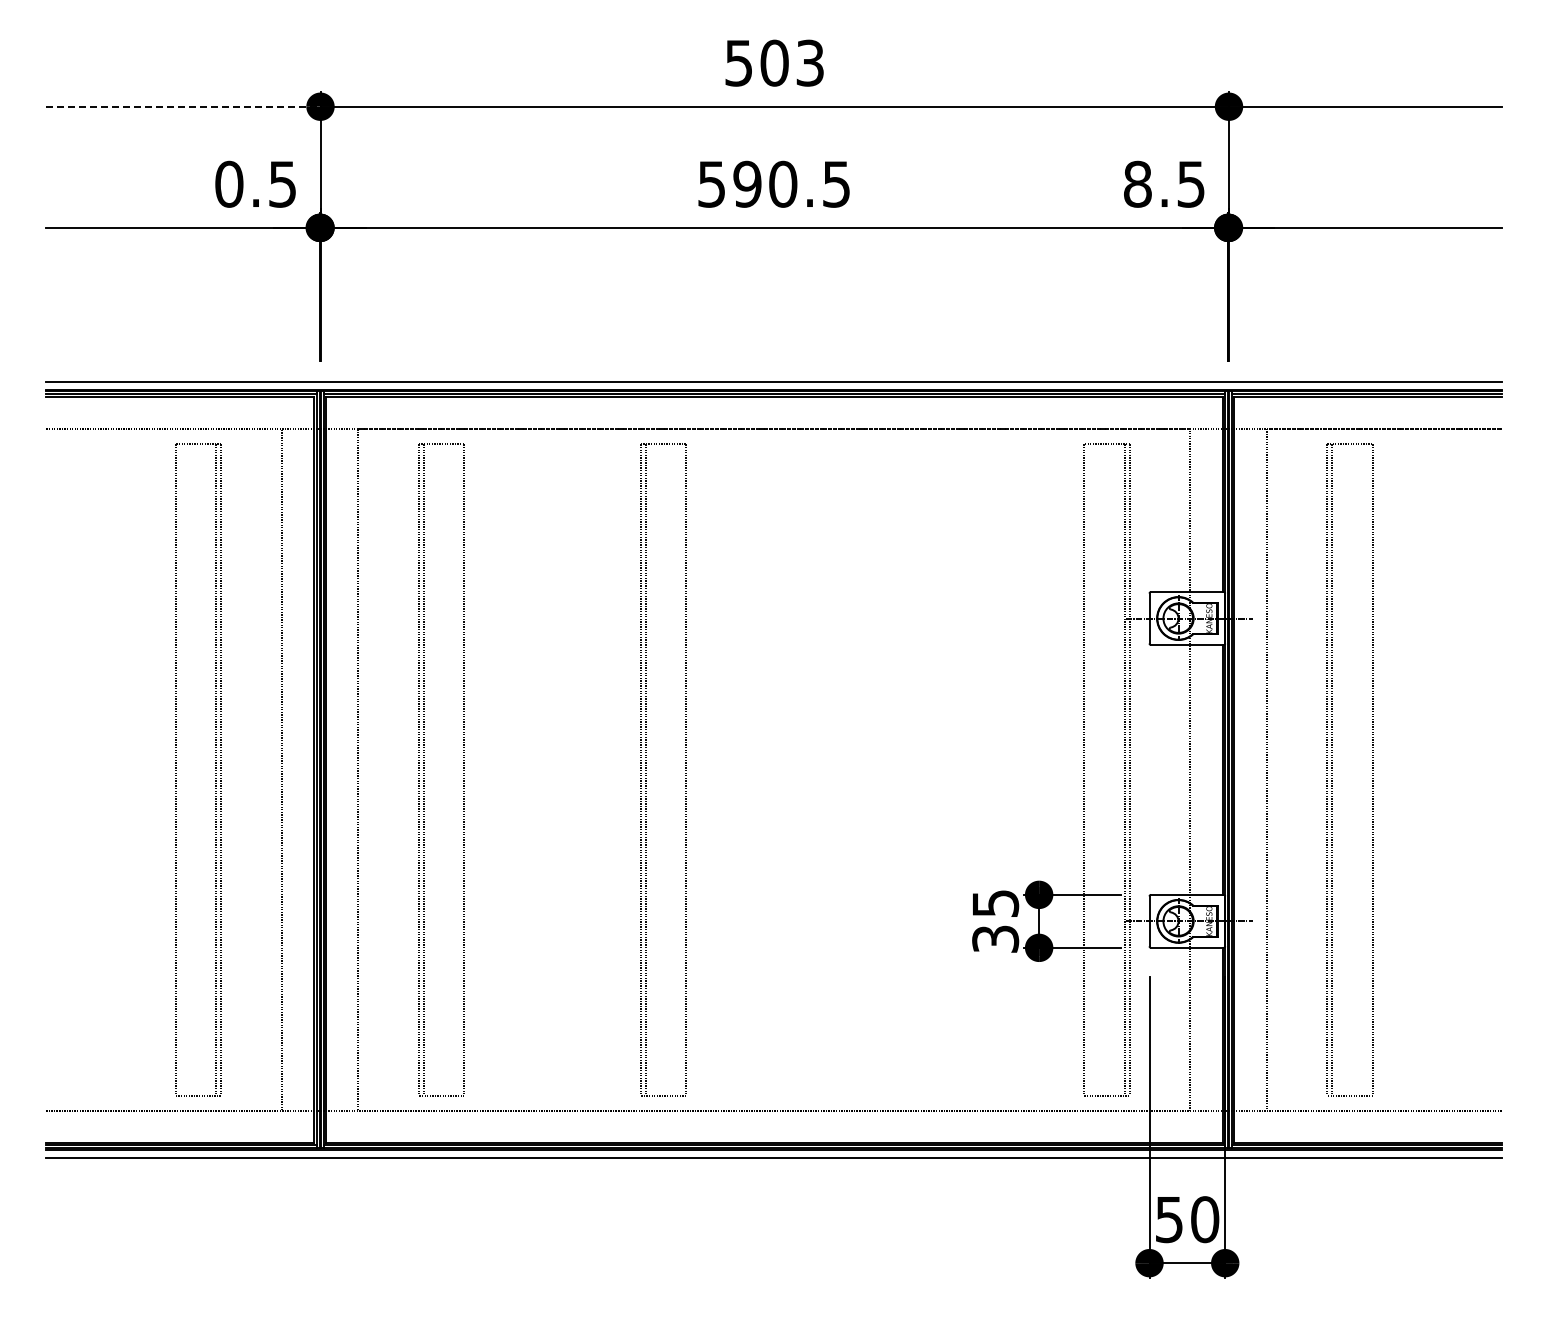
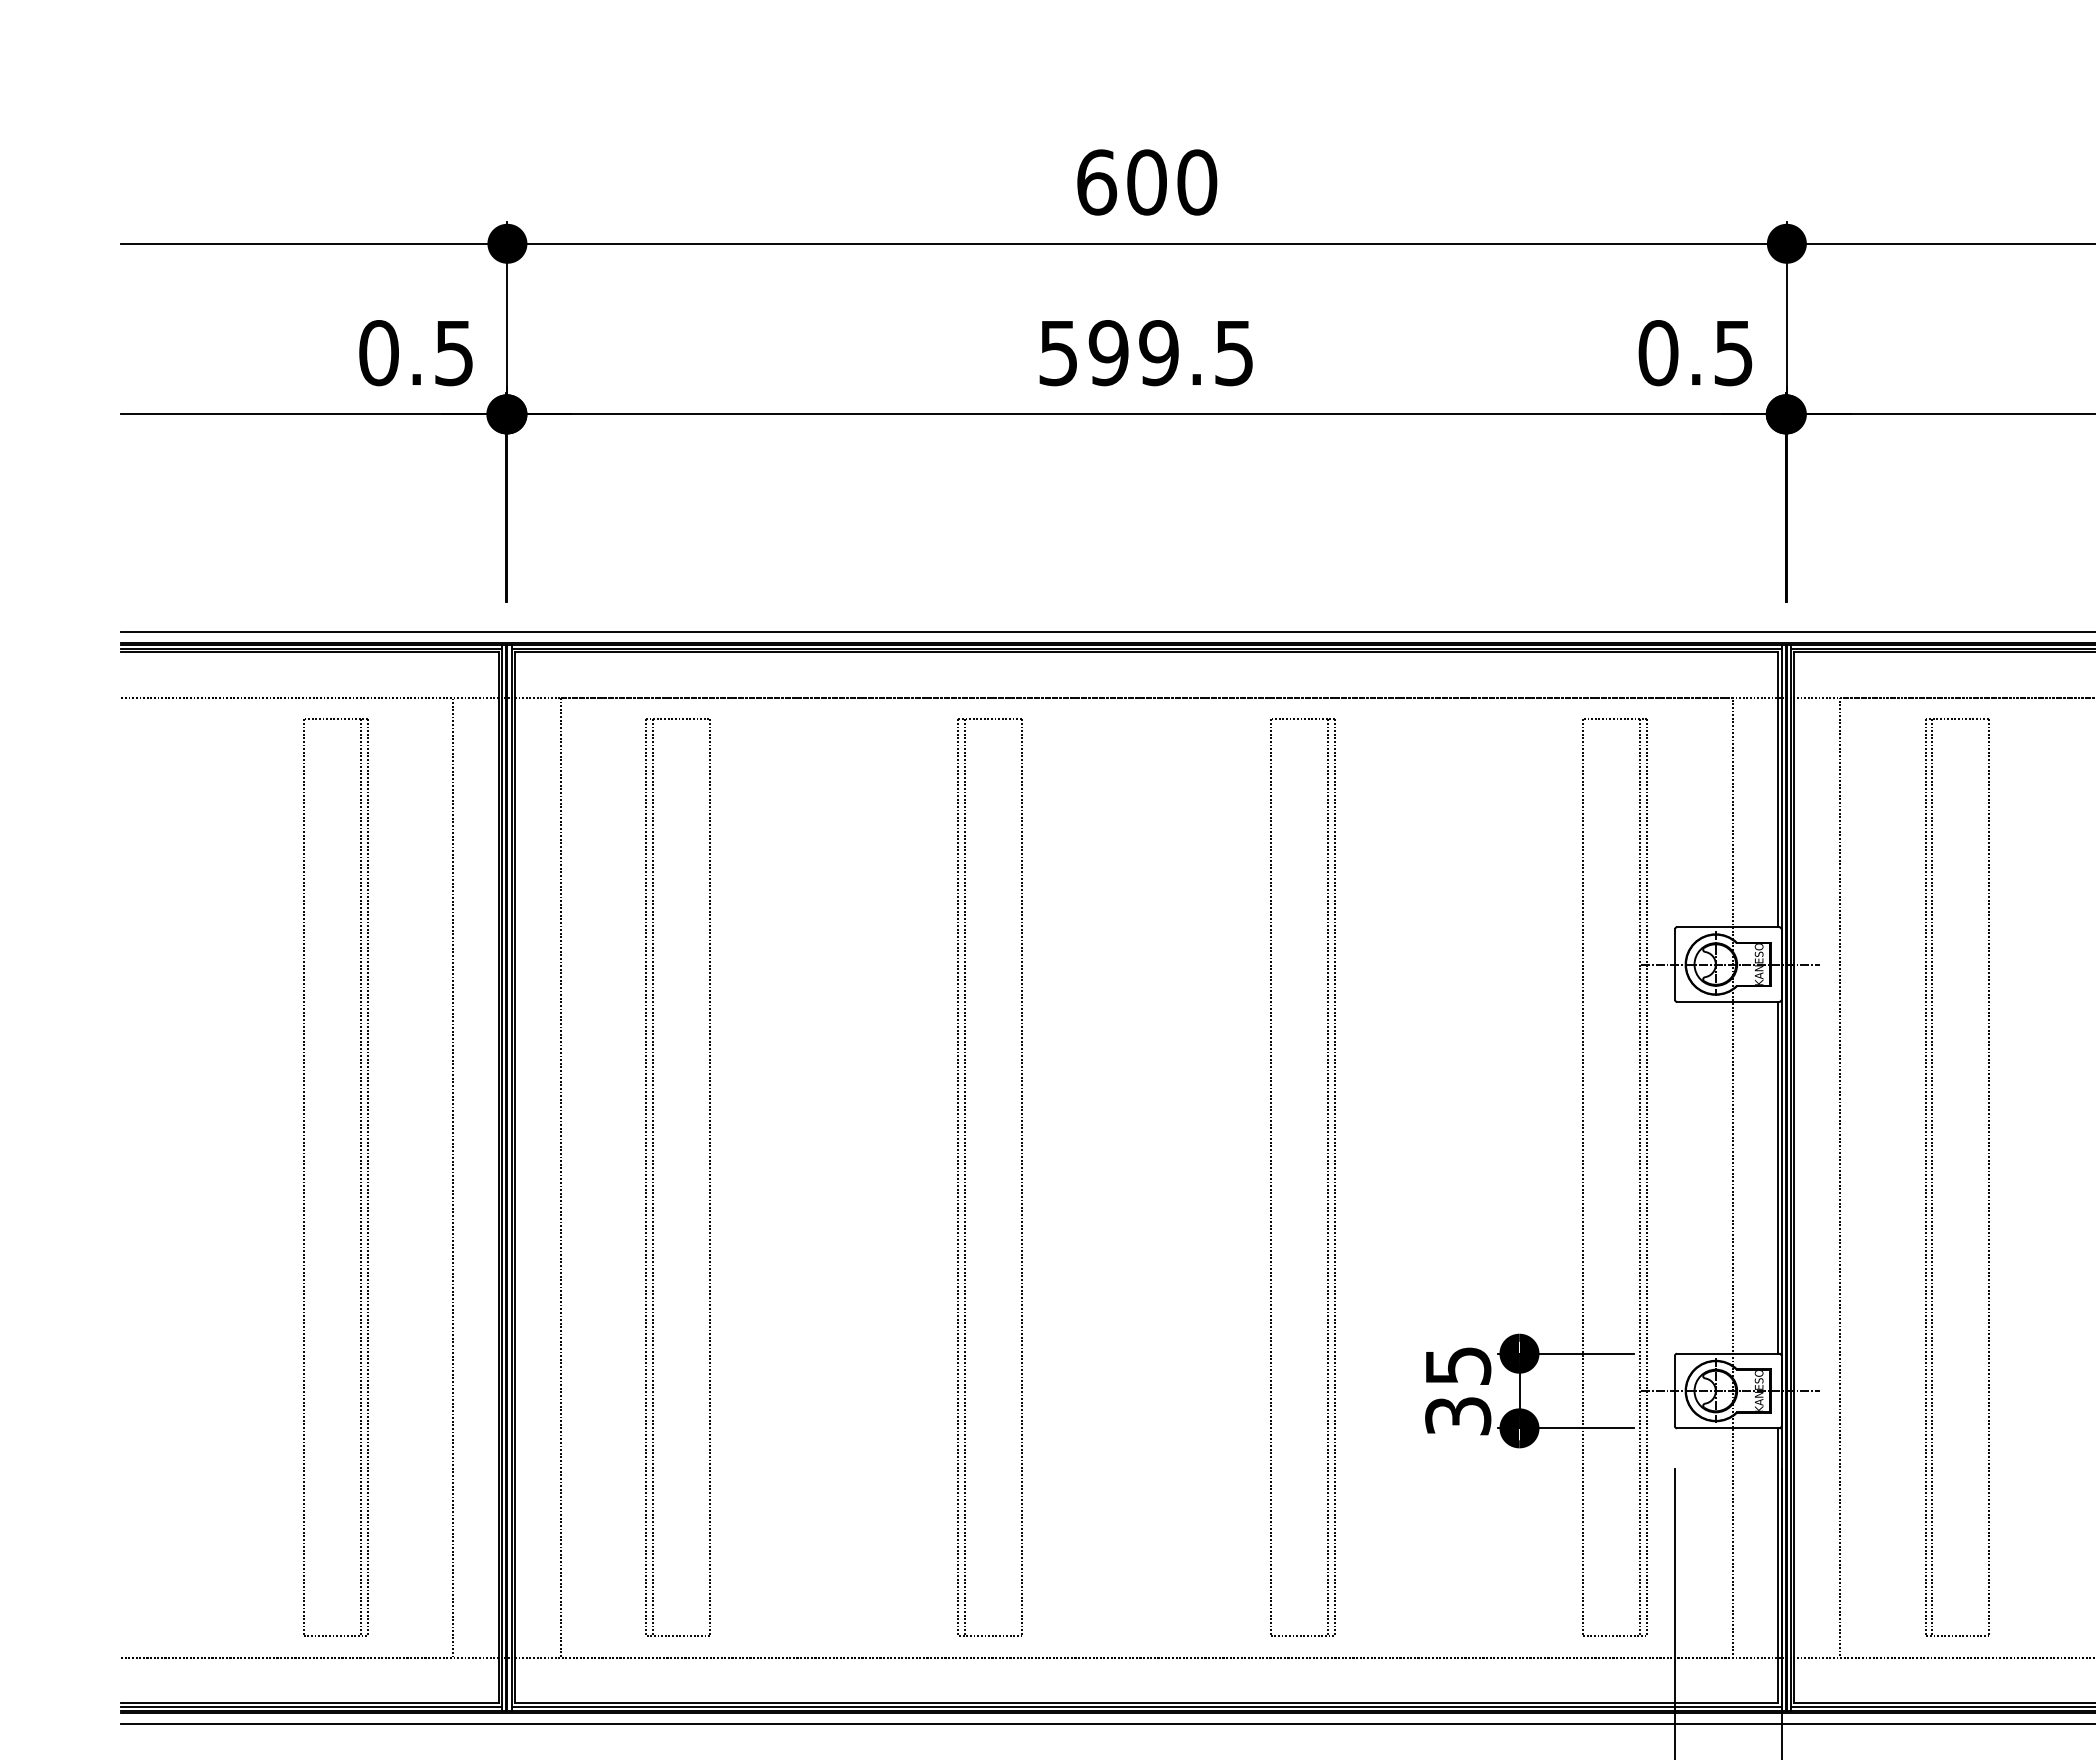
text: (774, 62) -> (1146, 181), 503 -> 600
line: (183, 106) -> (314, 243), dashed -> solid
text: (783, 184) -> (1159, 353), 590.5 -> 599.5
text: (1137, 184) -> (1658, 353), 8.5 -> 0.5
part: (902, 768) -> (1327, 1175), added

